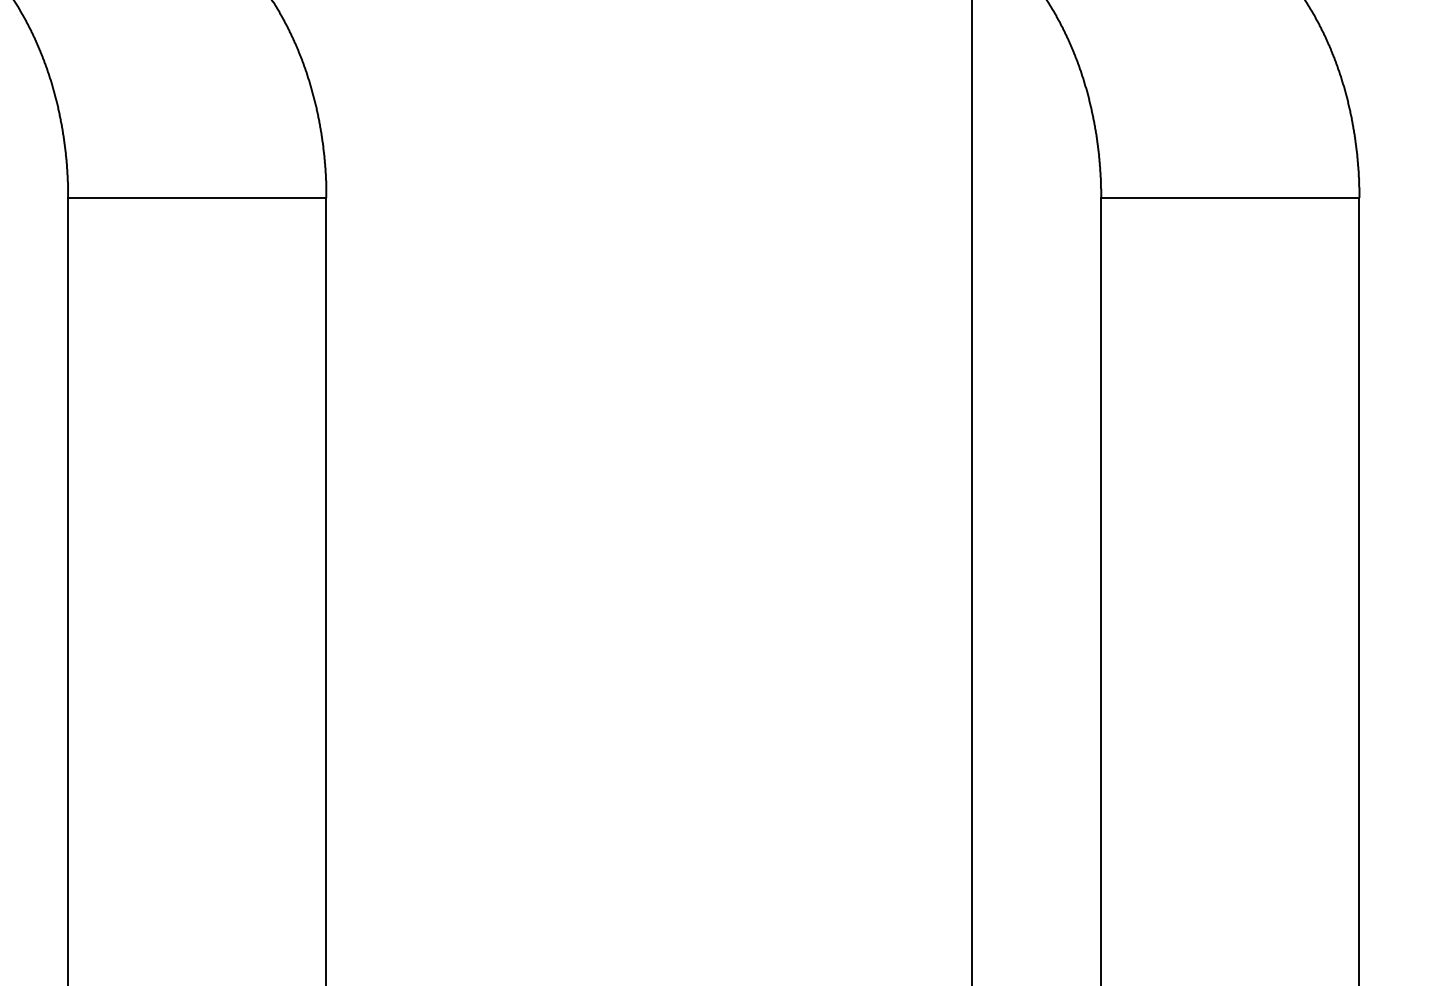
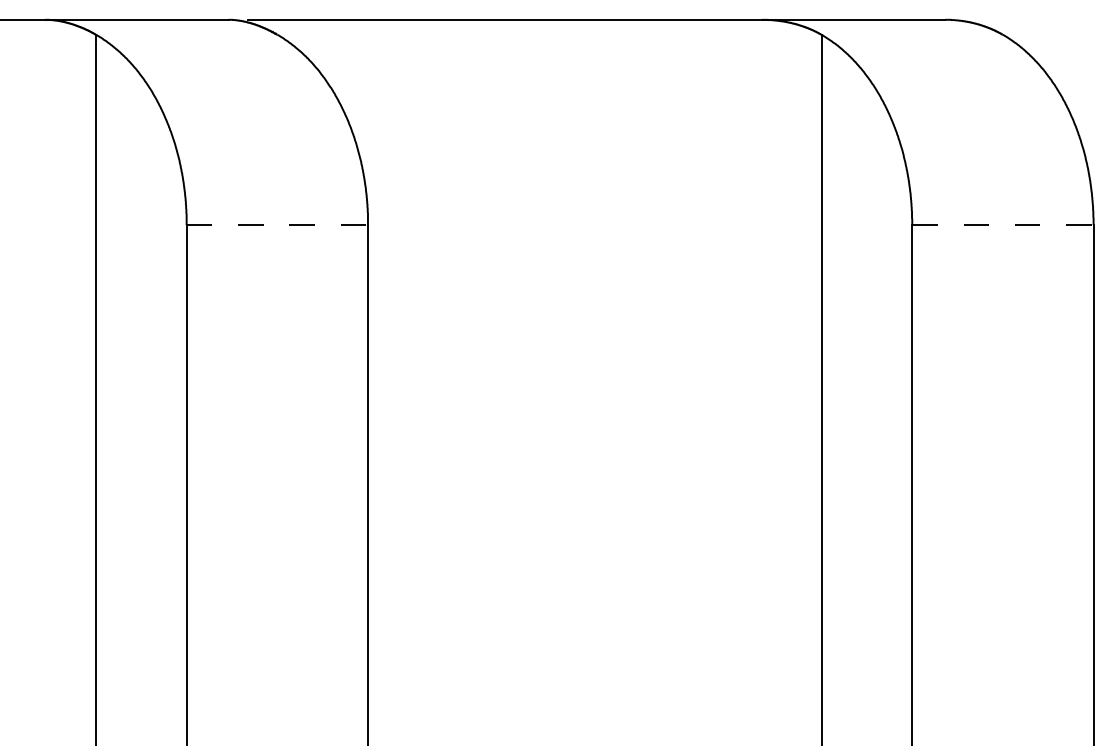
line: (197, 198) -> (277, 225), solid -> dashed
line: (1229, 198) -> (1002, 225), solid -> dashed

